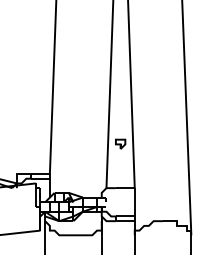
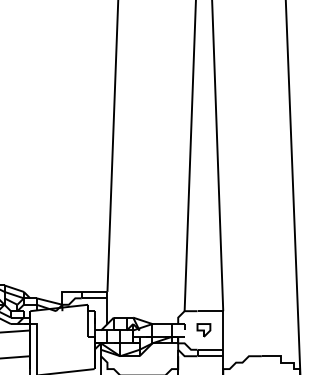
part: (120, 144) -> (203, 330), moved

